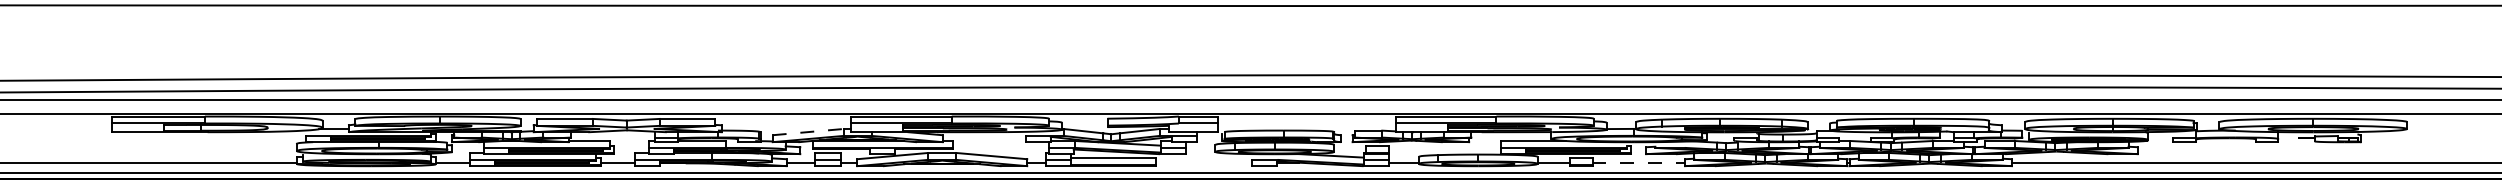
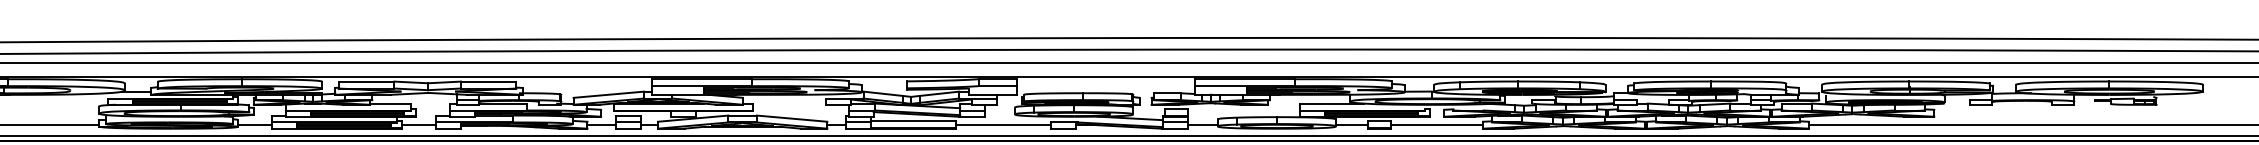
line: (808, 132) -> (609, 95), dashed -> solid
line: (1203, 162) -> (1003, 125), added
line: (1639, 162) -> (1437, 125), dashed -> solid

